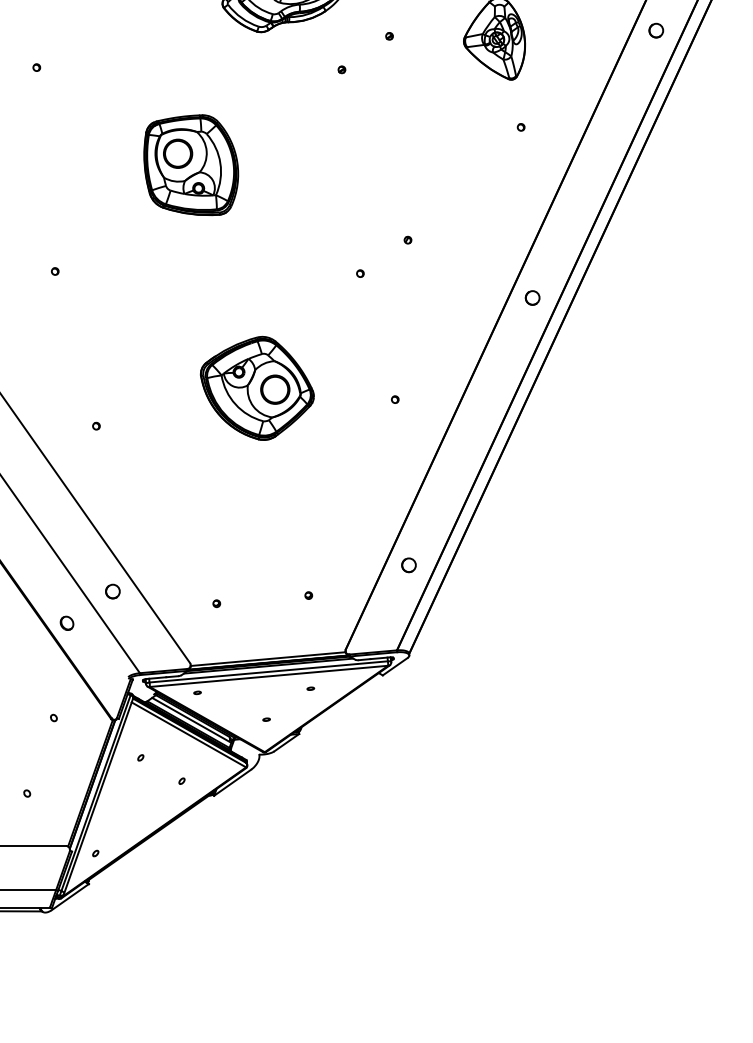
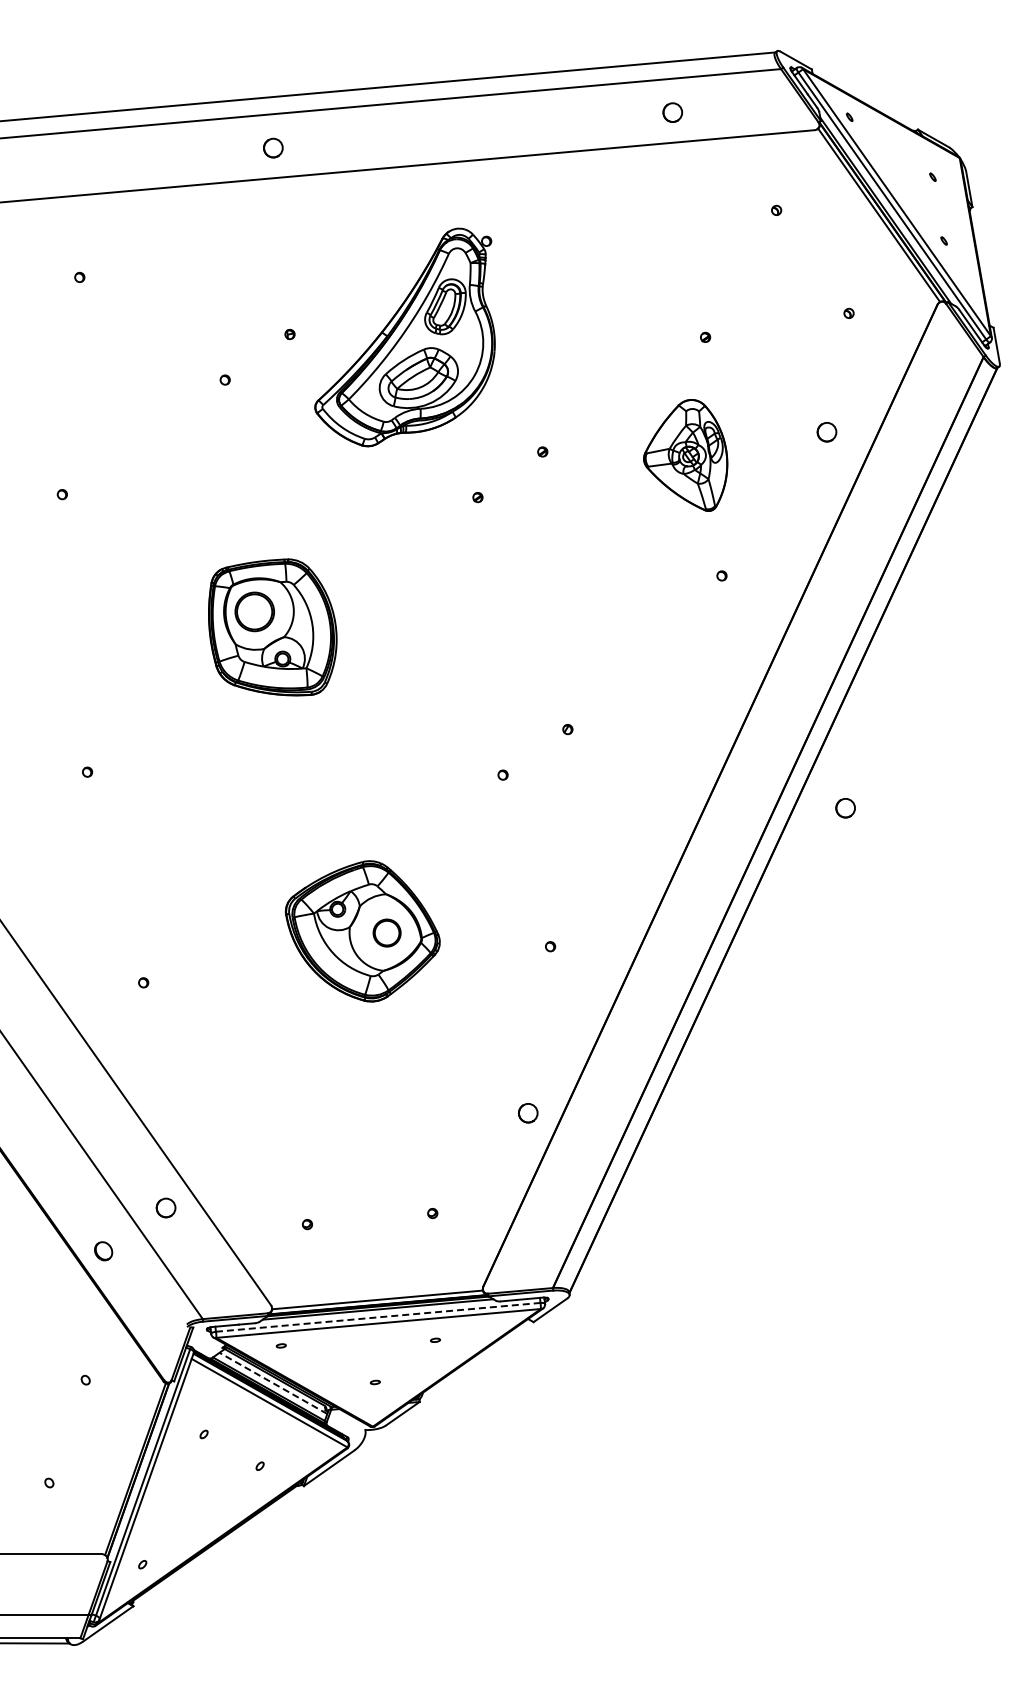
part: (655, 30) -> (826, 432), moved
circle: (532, 298) -> (845, 808), moved
part: (274, 389) -> (386, 932), size x0.7
circle: (409, 565) -> (528, 1113), moved
line: (268, 672) -> (378, 1317), solid -> dashed
line: (191, 720) -> (273, 1383), solid -> dashed

